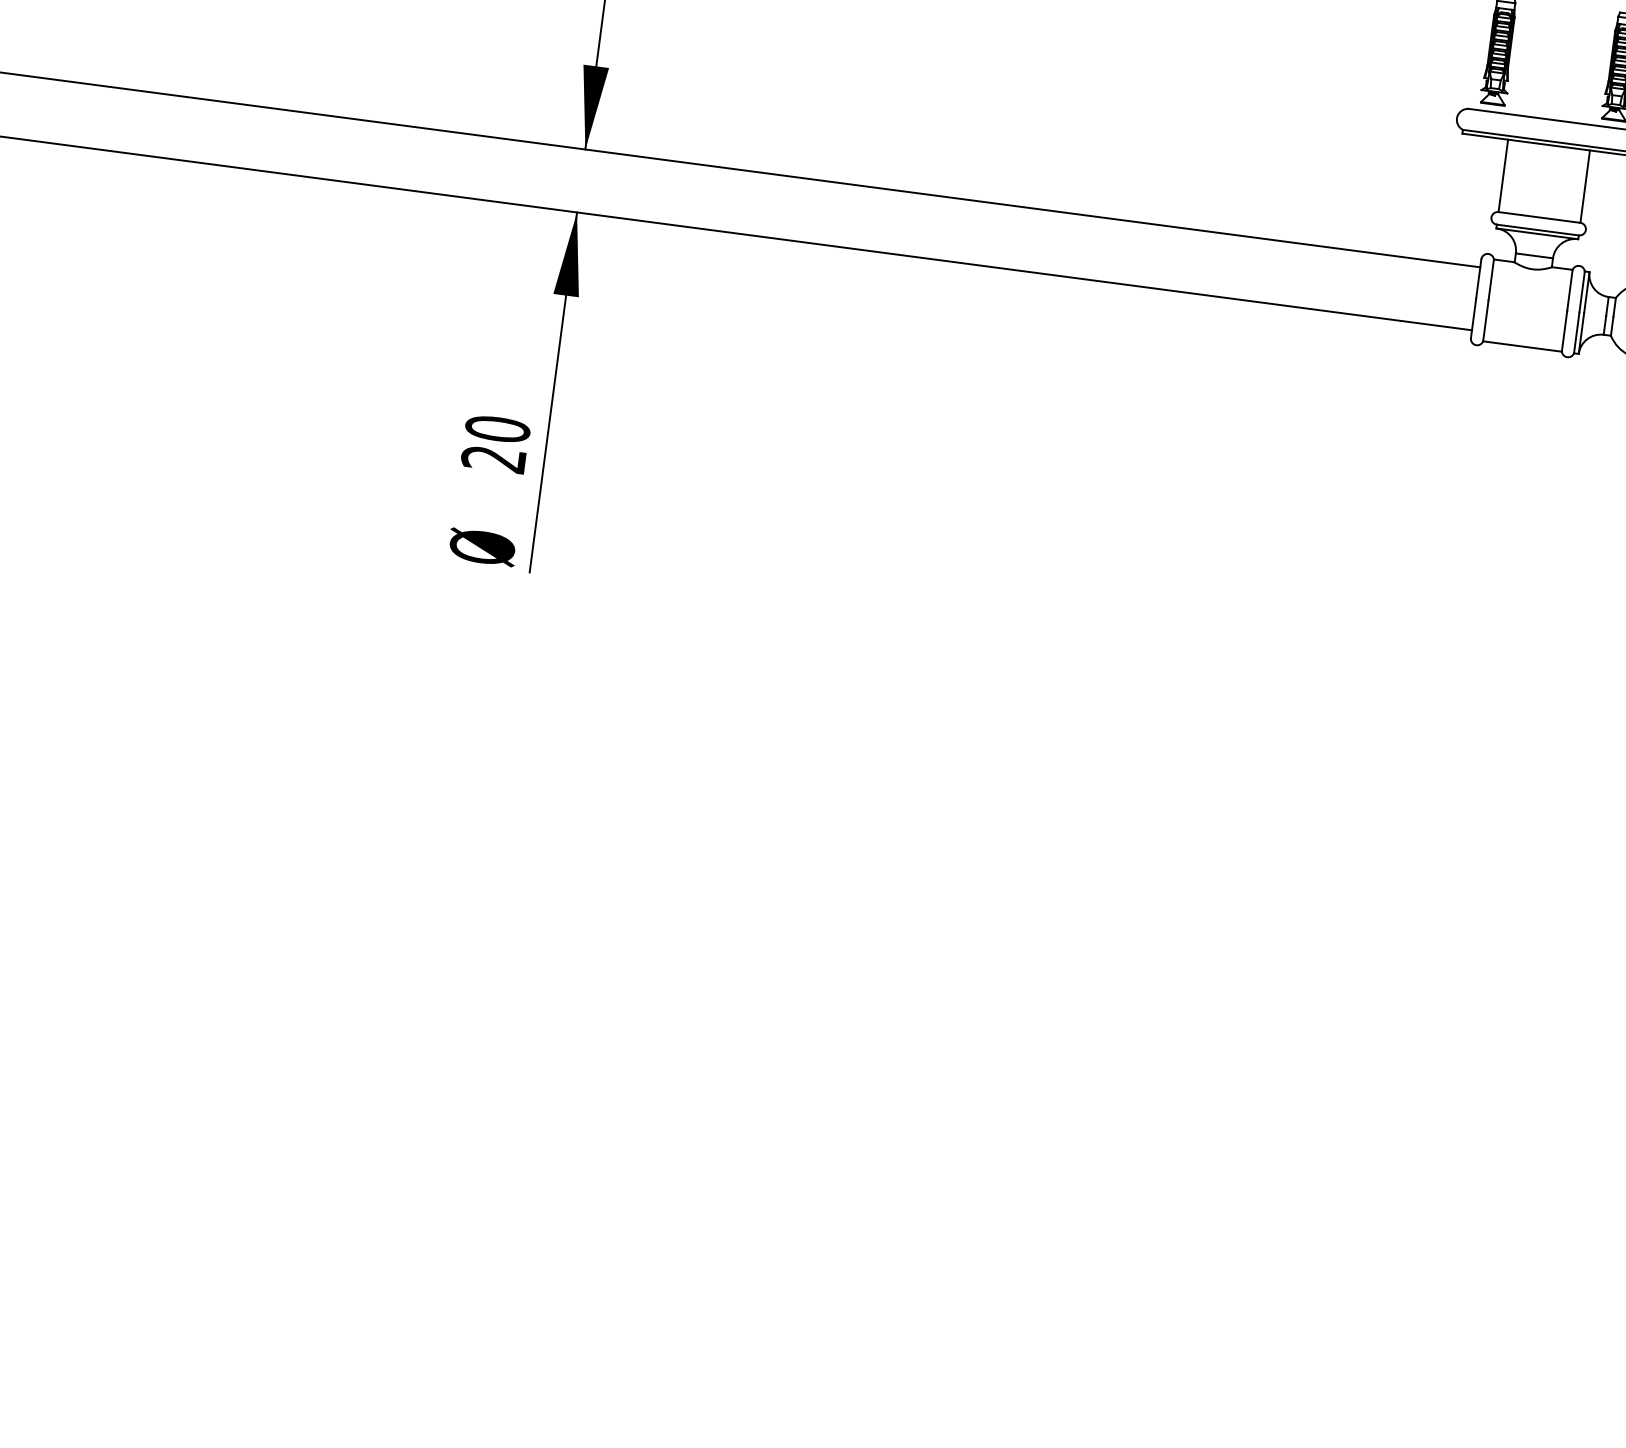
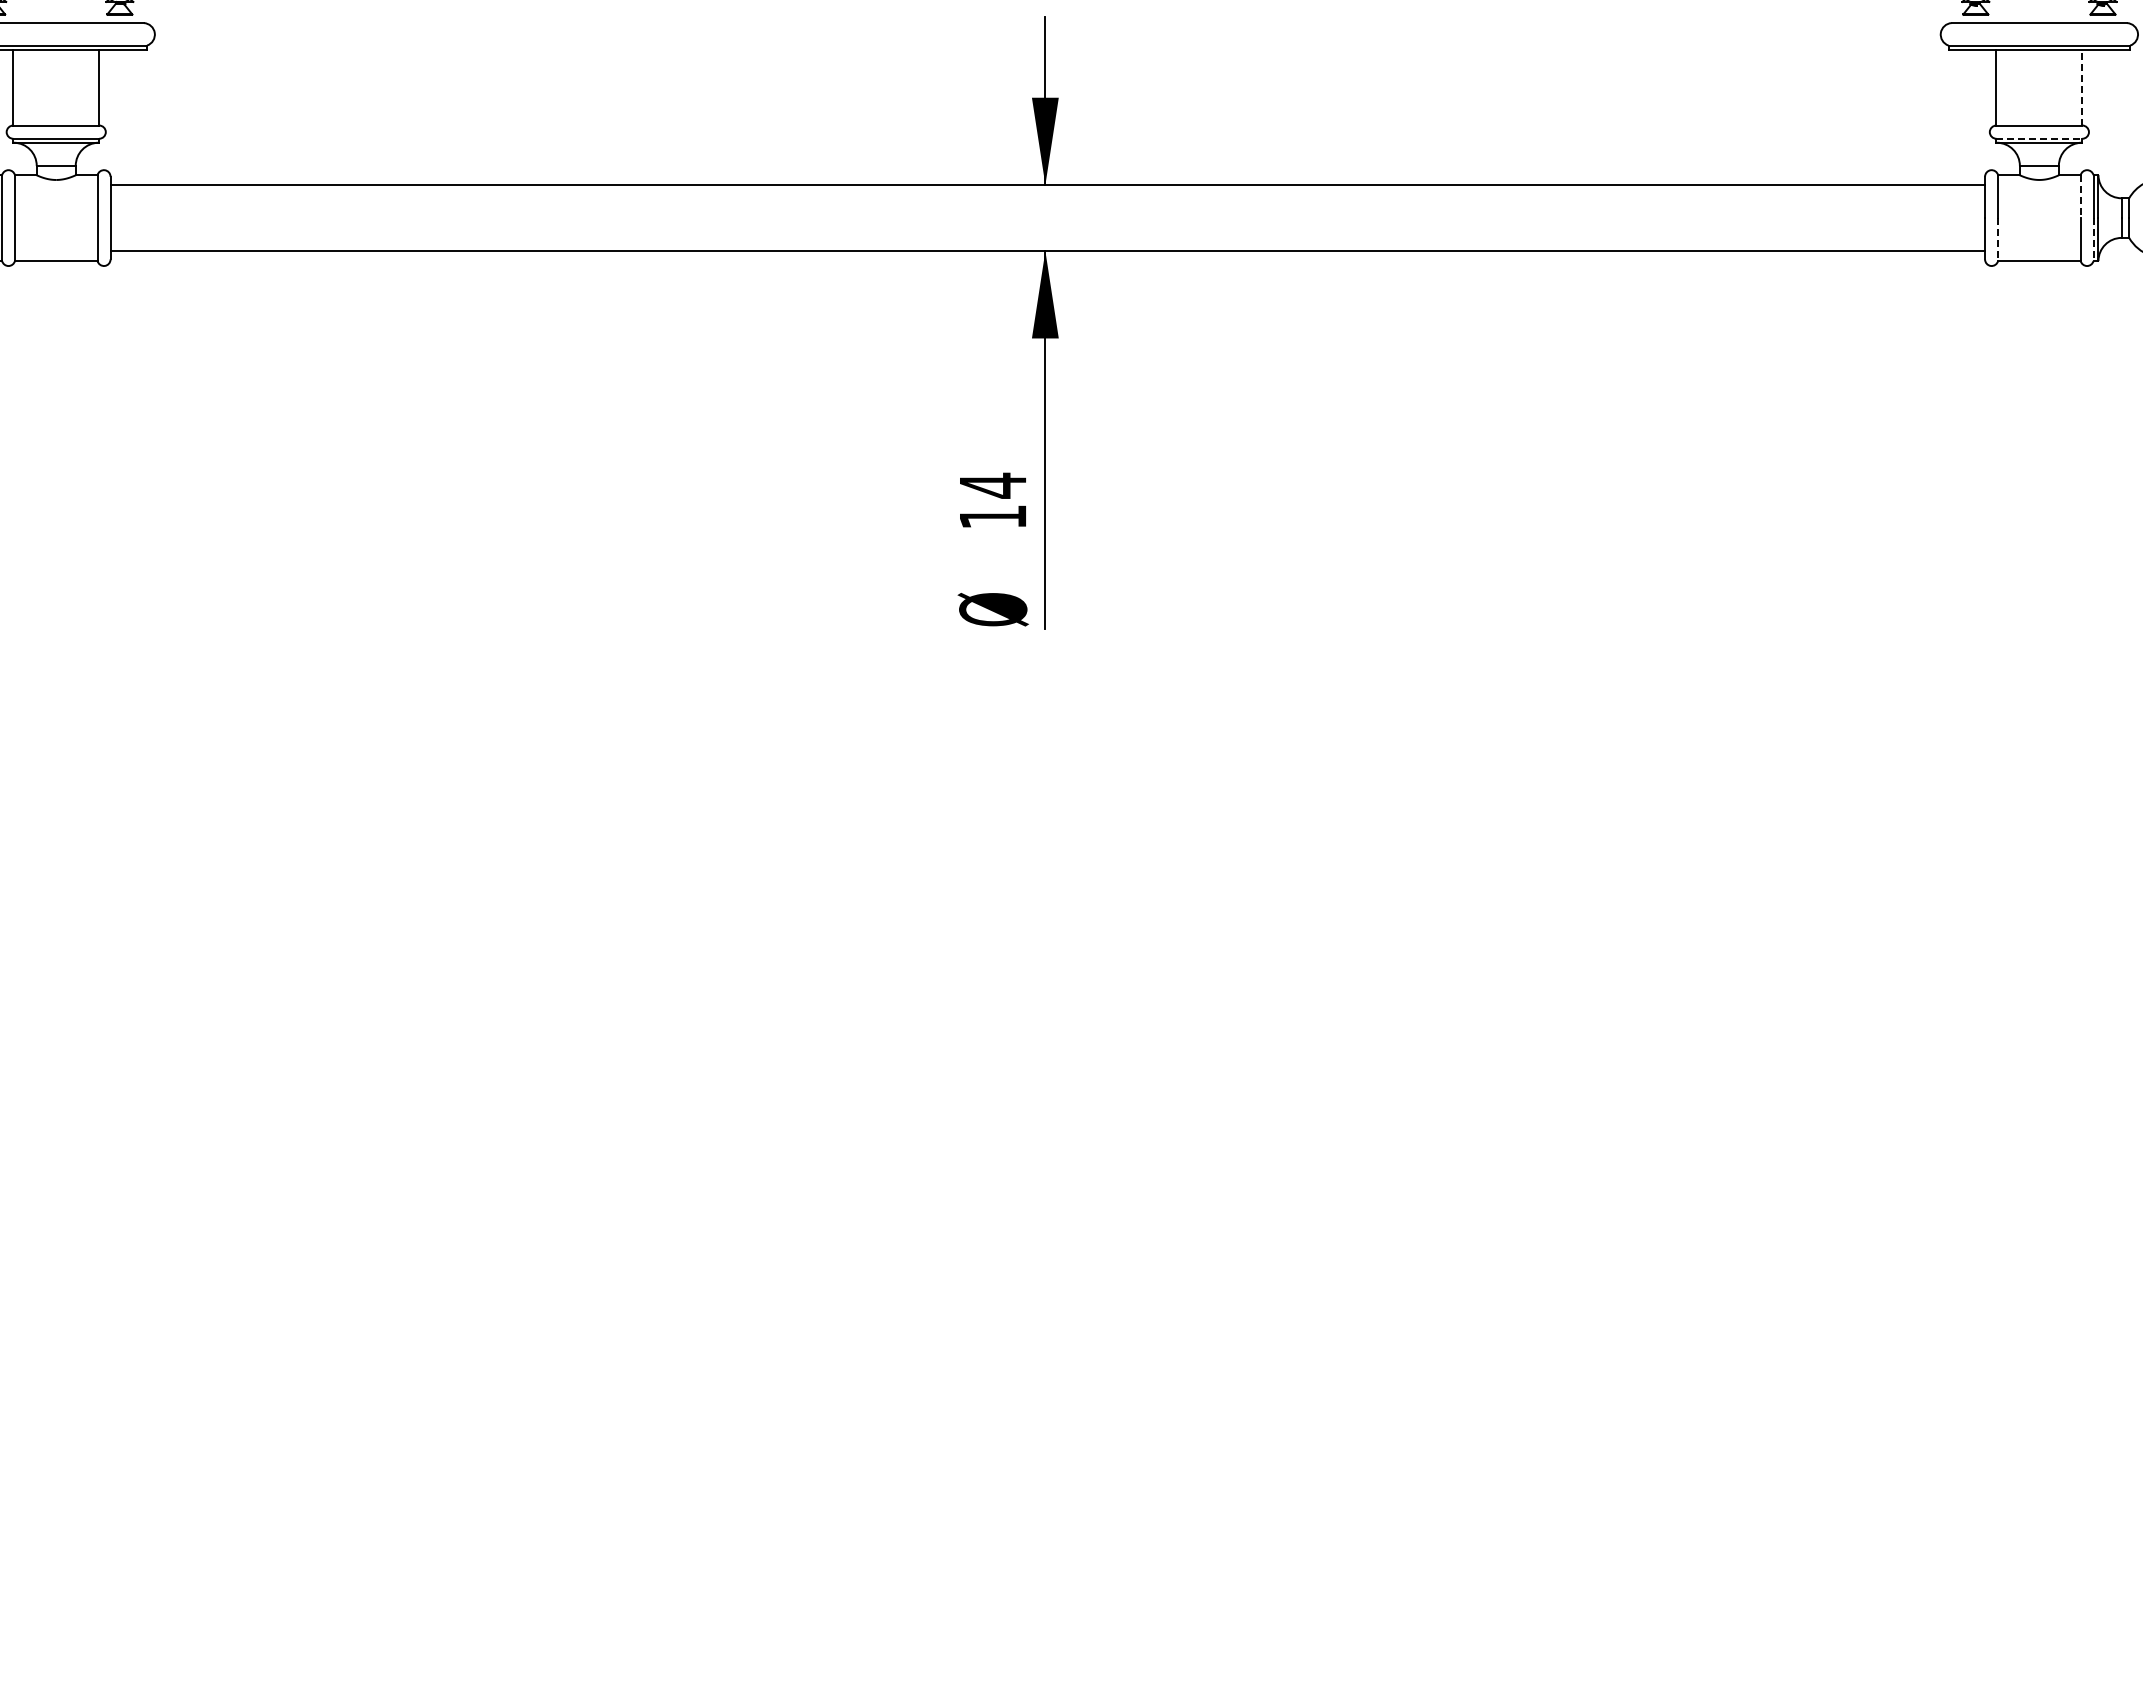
line: (1585, 186) -> (2082, 87), solid -> dashed
line: (1537, 229) -> (2039, 138), solid -> dashed
line: (1569, 291) -> (2080, 197), solid -> dashed
line: (1486, 321) -> (1998, 240), solid -> dashed
line: (1576, 333) -> (2093, 240), solid -> dashed
text: (495, 443) -> (992, 500), 20 -> 14

